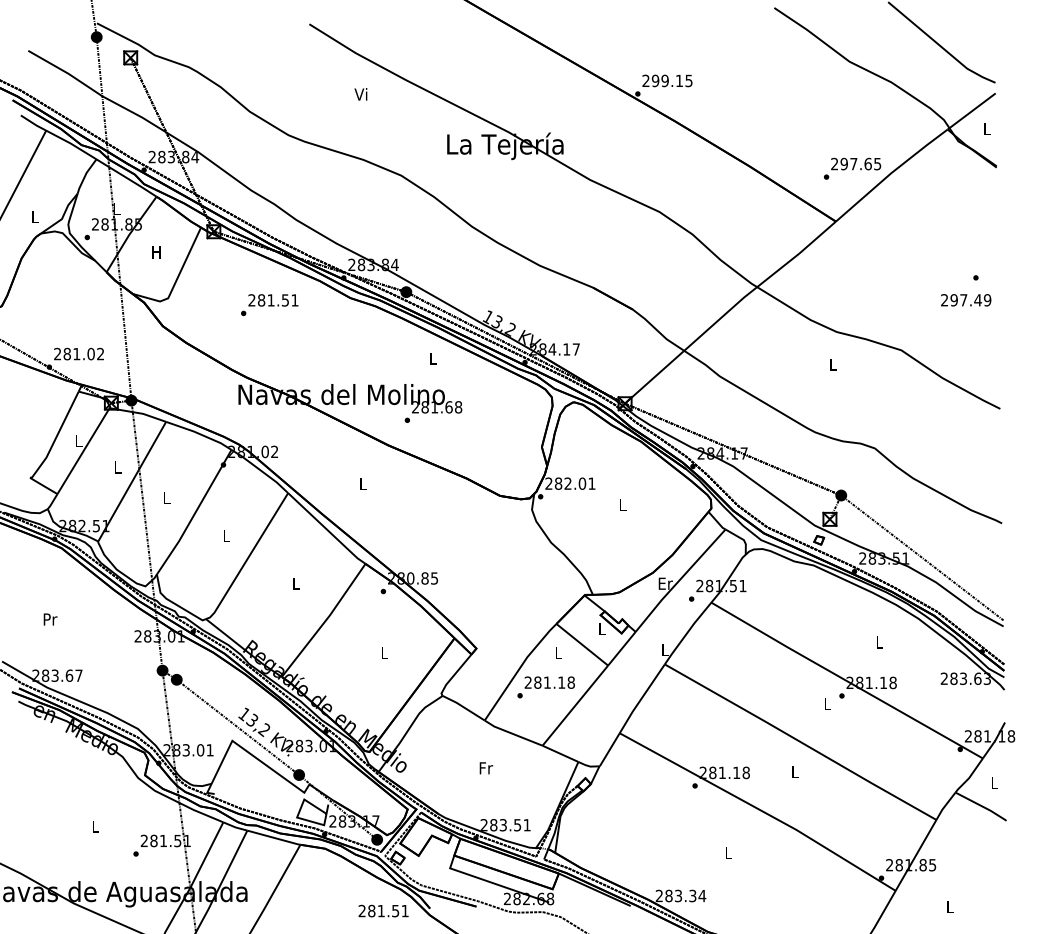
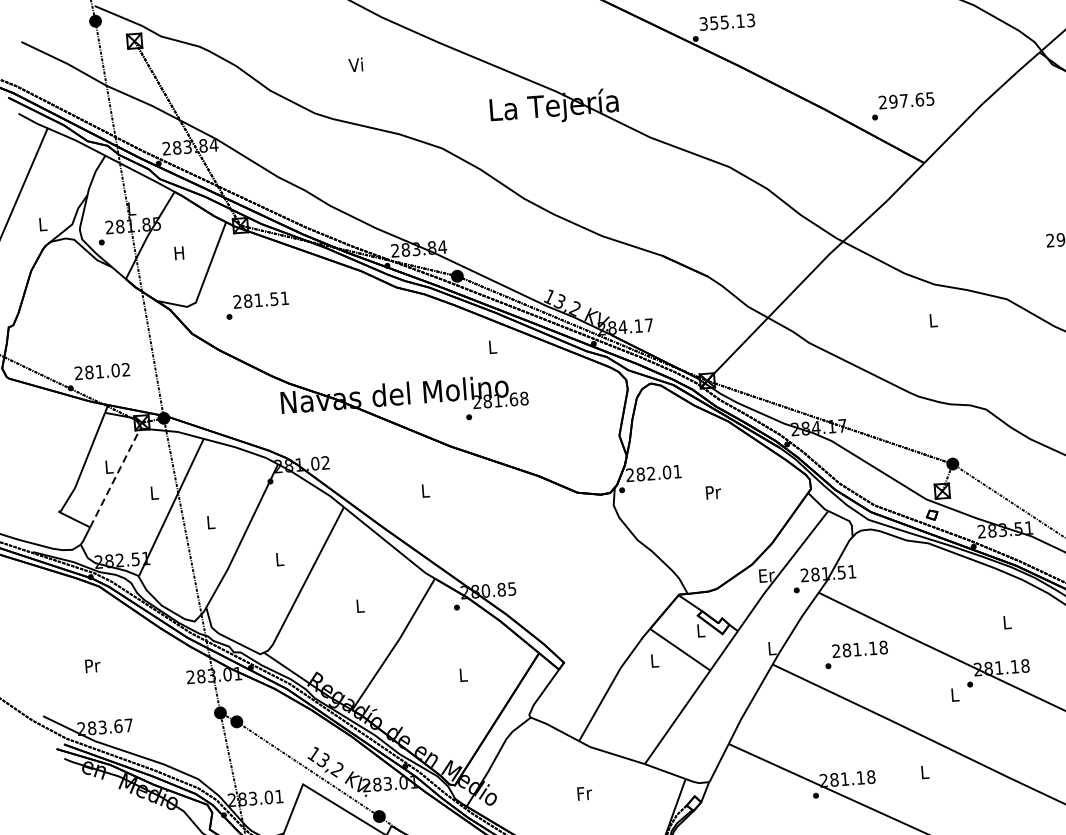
text: (667, 80) -> (727, 21), 299.15 -> 355.13
text: (360, 94) -> (355, 65), moved
text: (852, 168) -> (902, 105), moved
text: (269, 305) -> (257, 306), moved
line: (83, 450) -> (115, 477), solid -> dashed
text: (623, 505) -> (714, 493), L -> Pr
text: (545, 687) -> (855, 655), moved

